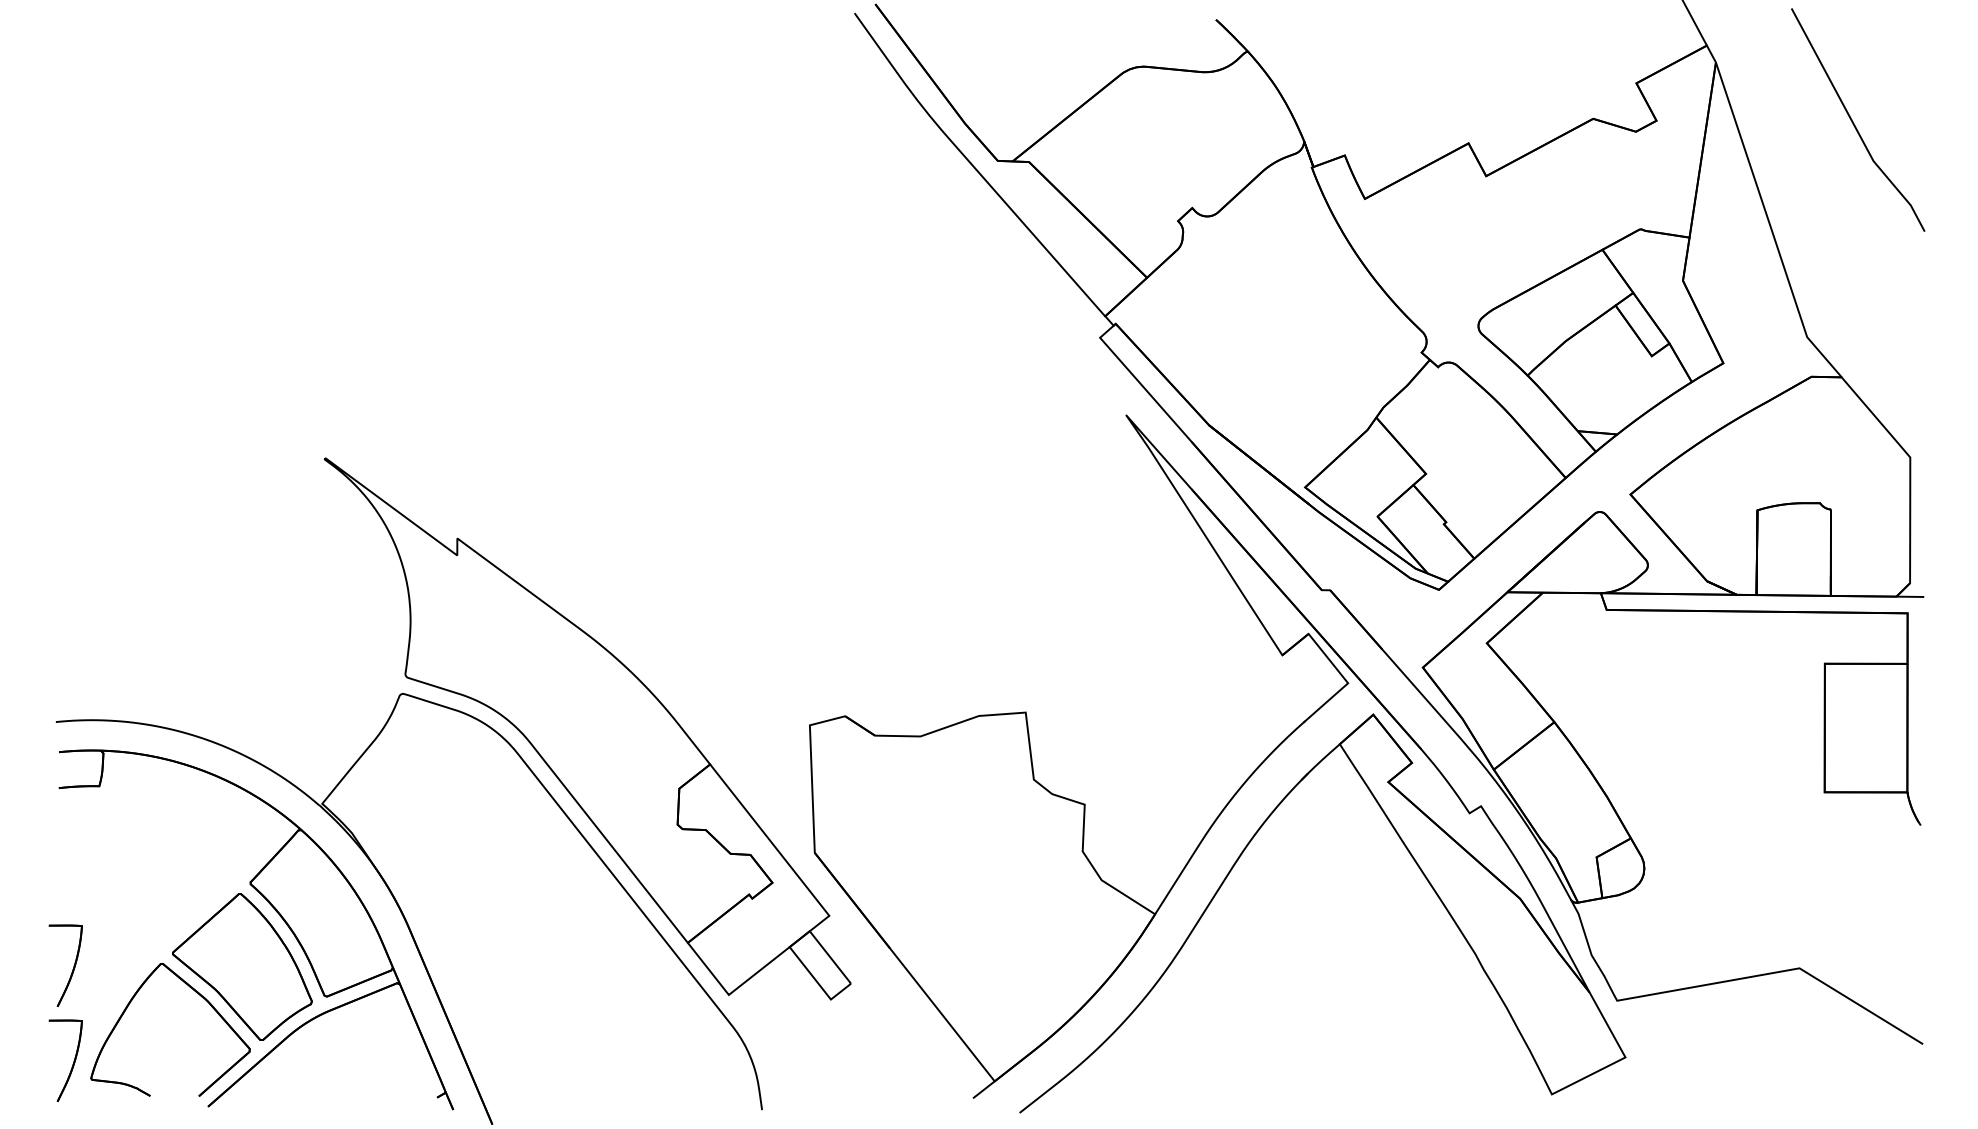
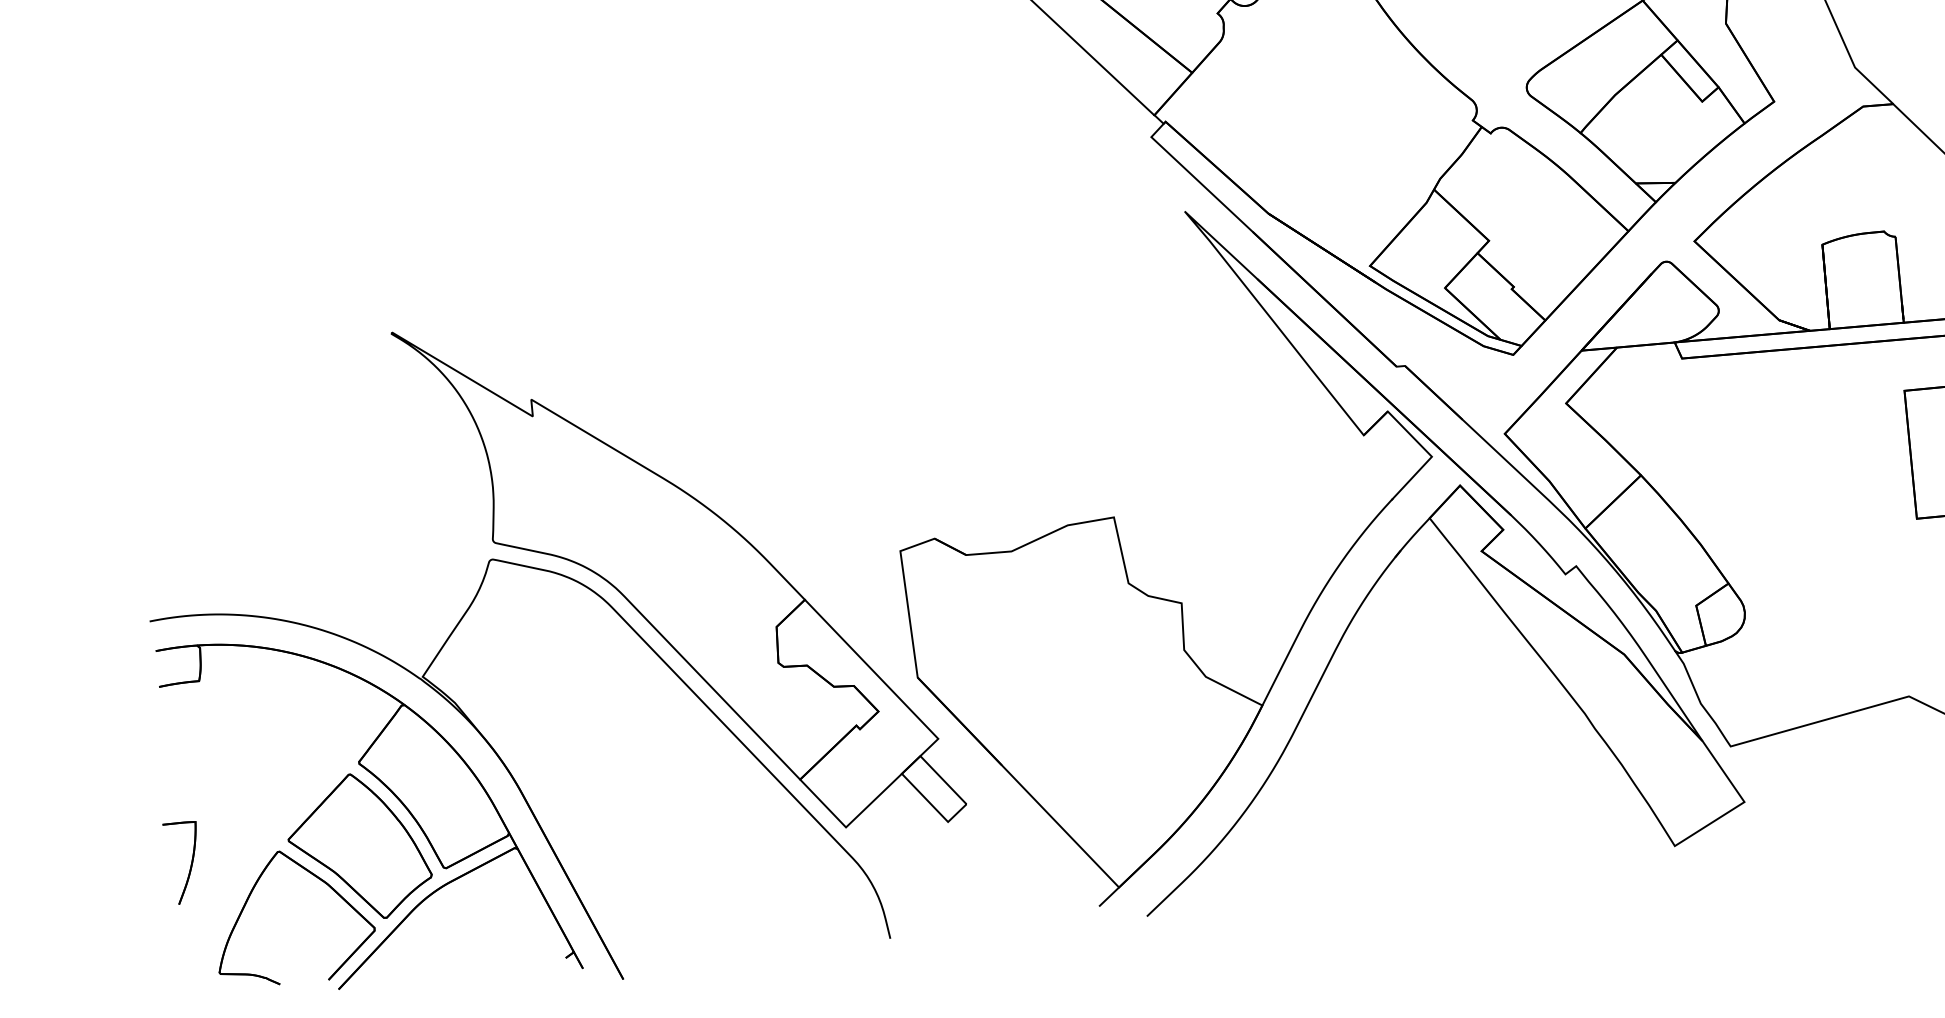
part: (73, 1060) -> (200, 956), removed

